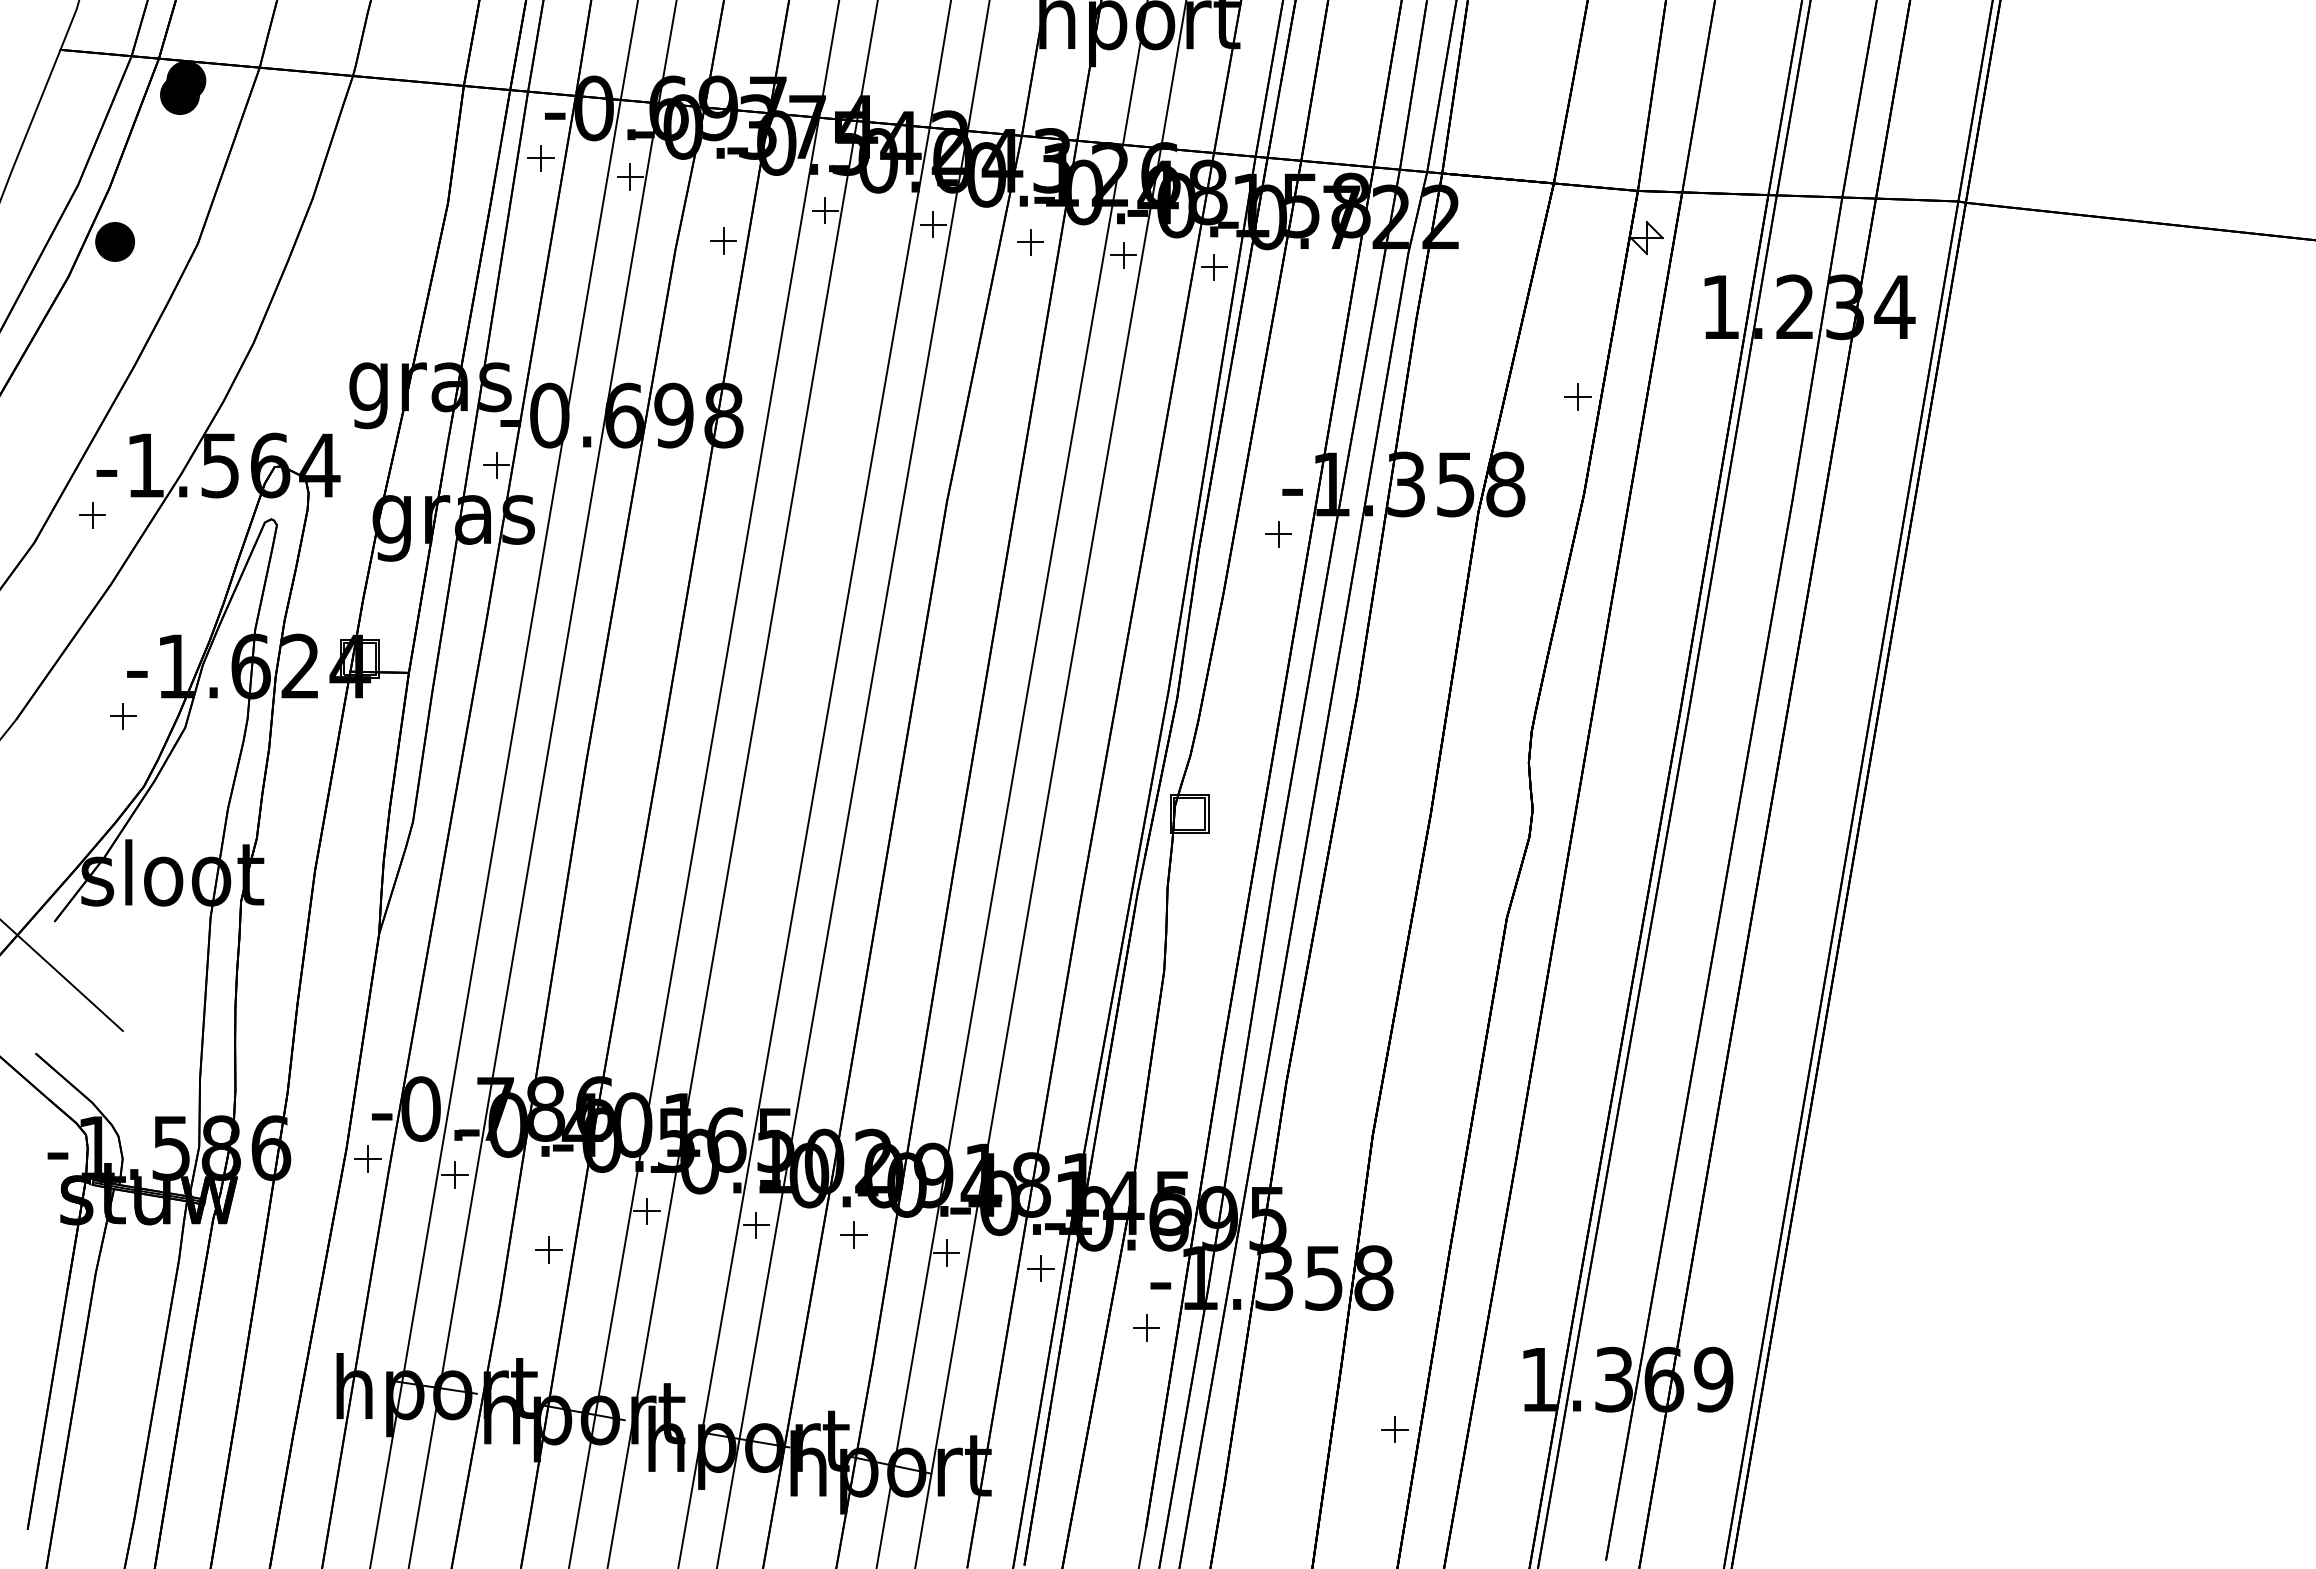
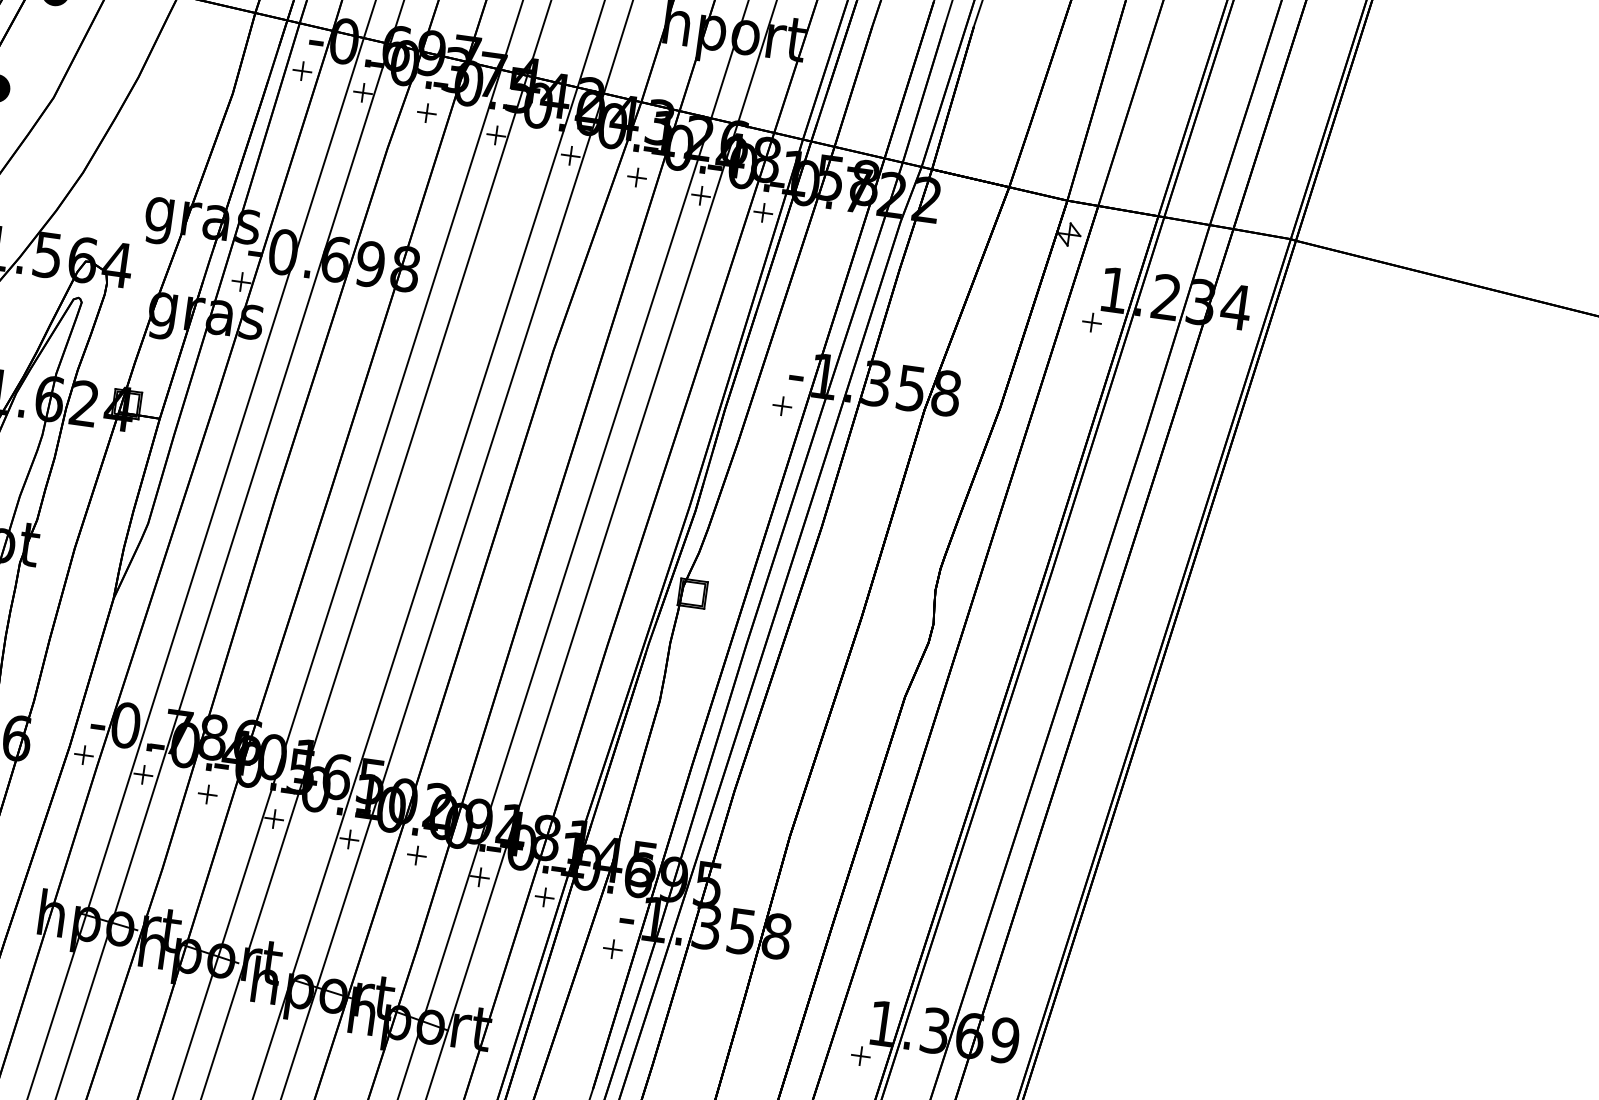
part: (723, 240) -> (426, 112), moved
part: (1577, 396) -> (1091, 322), moved
part: (548, 1249) -> (207, 794), moved
part: (1394, 1429) -> (860, 1056), moved

